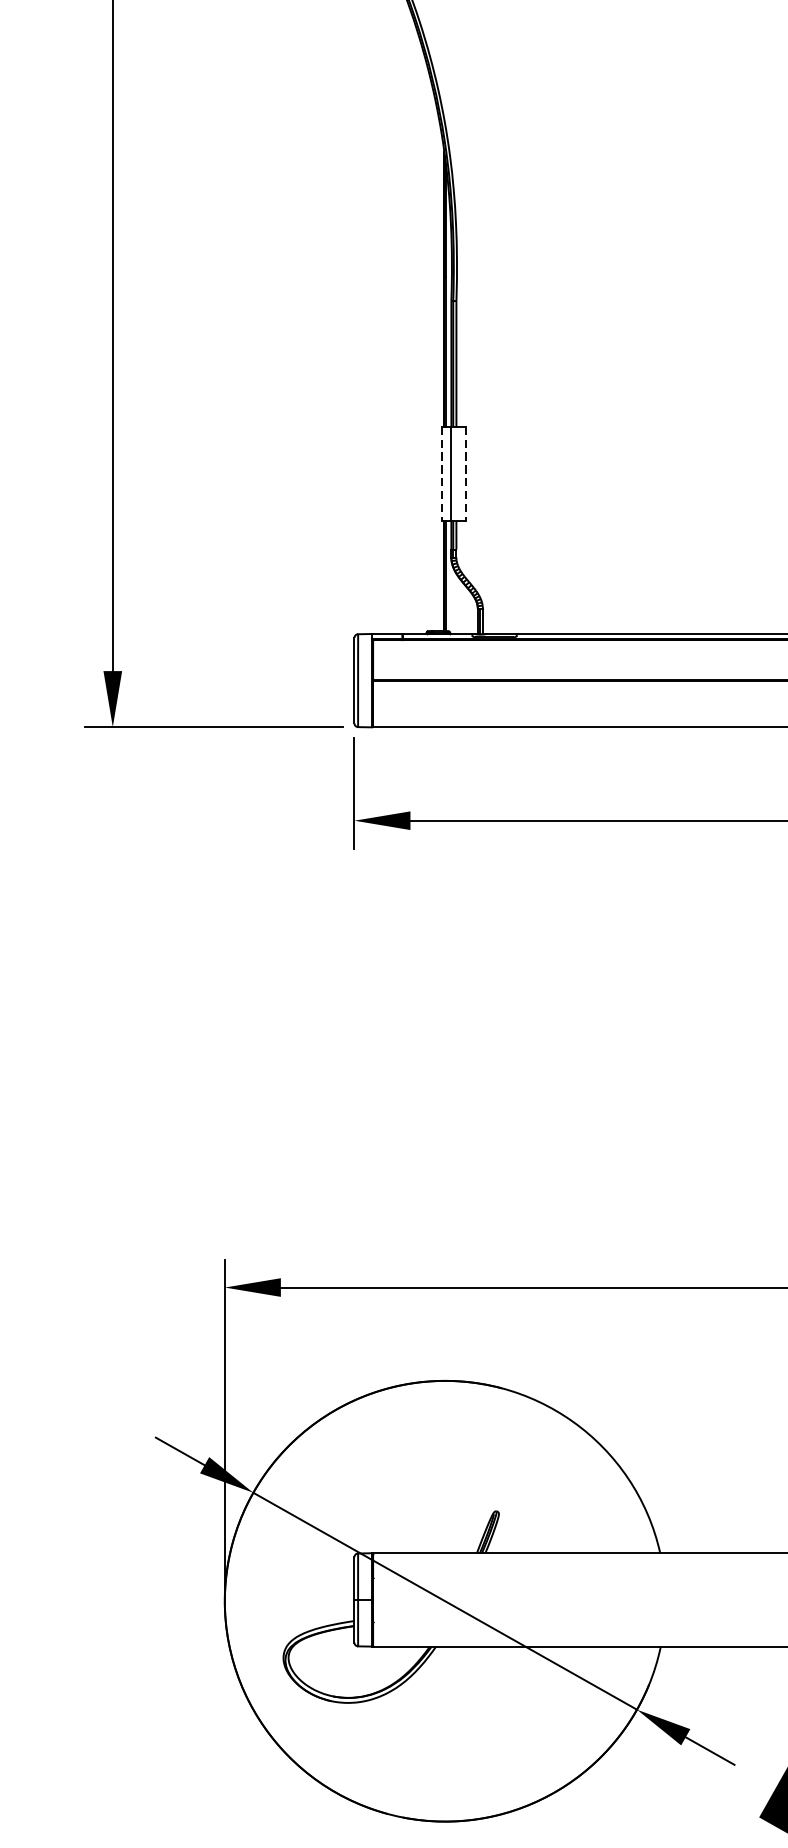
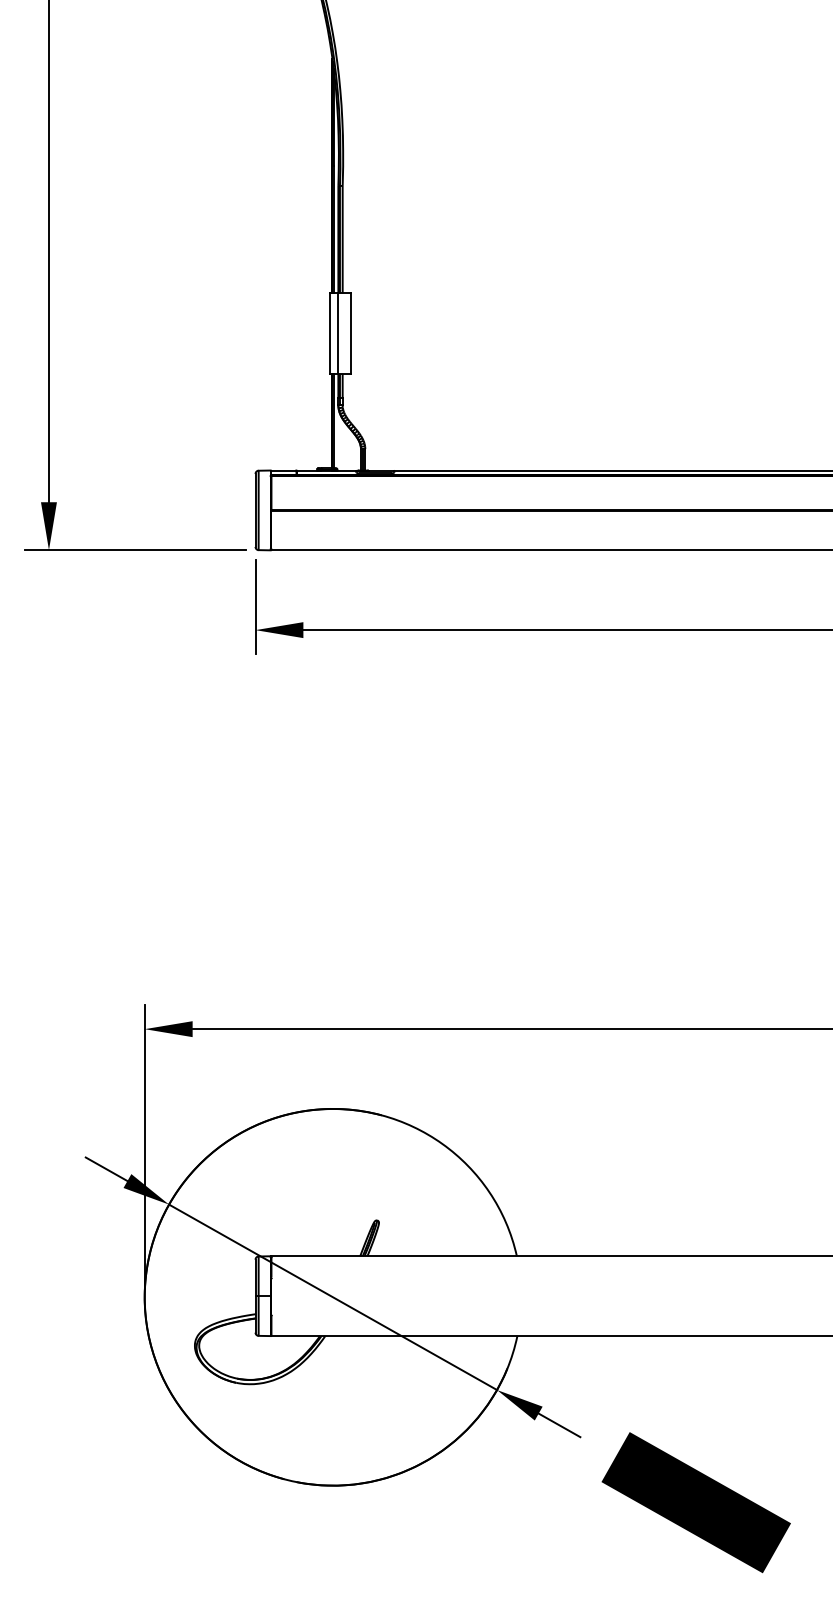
line: (442, 474) -> (330, 334), dashed -> solid
line: (465, 474) -> (350, 334), dashed -> solid

